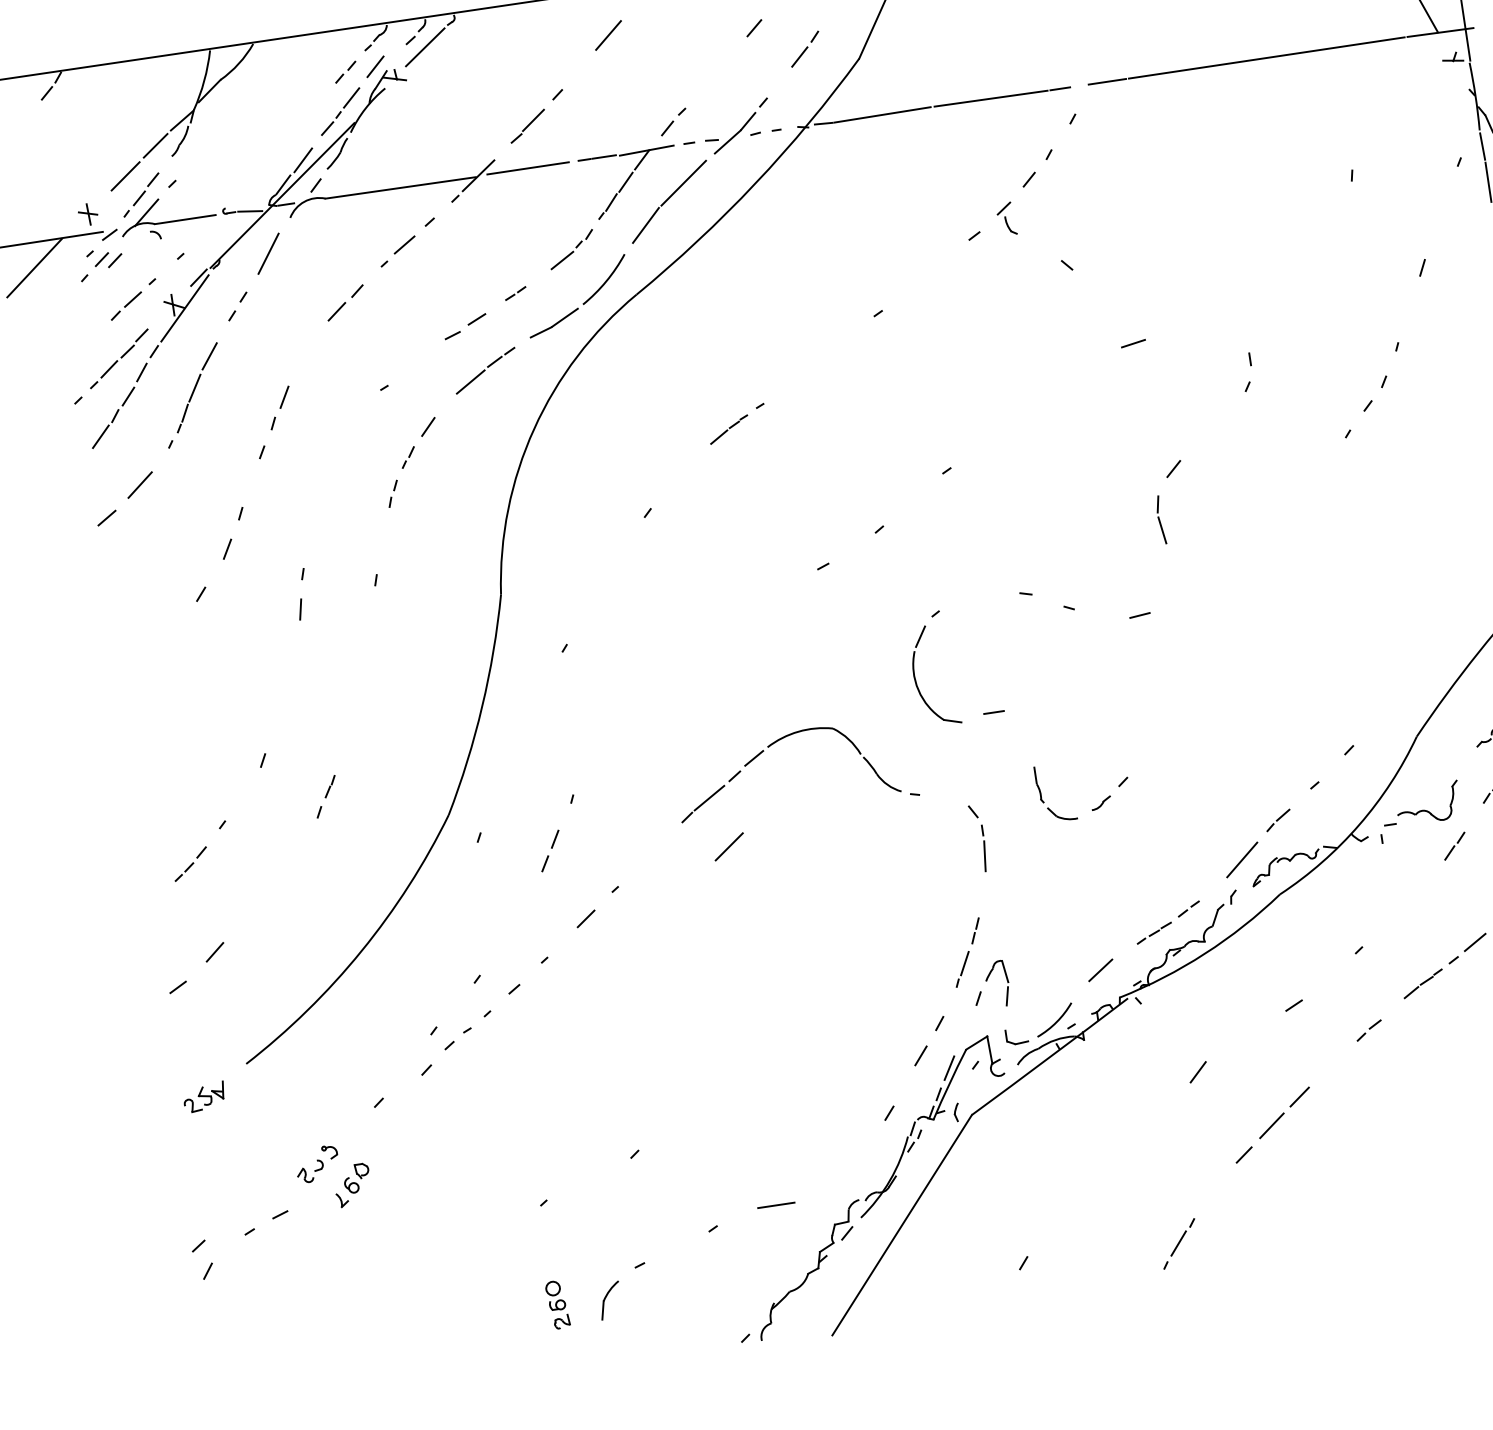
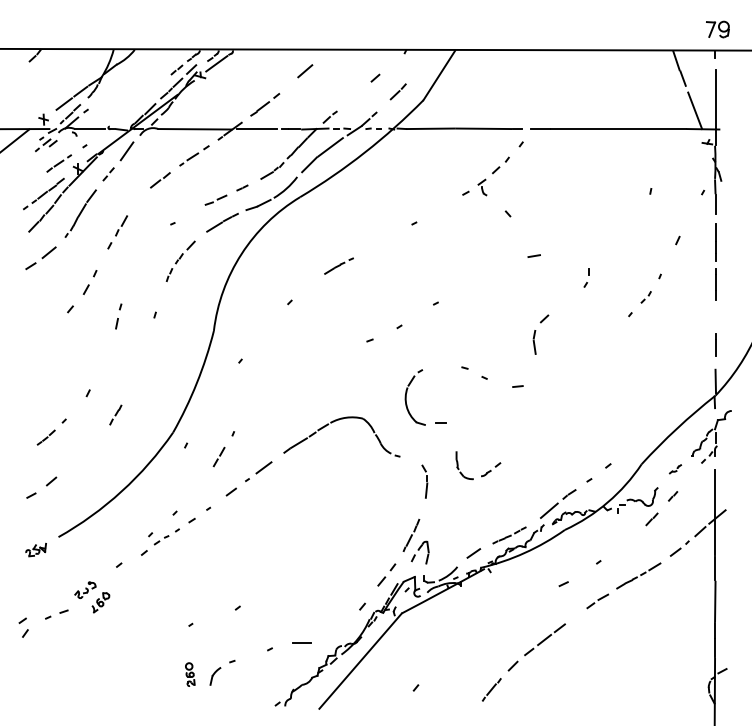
part: (1373, 394) -> (645, 297), size x0.71
line: (728, 846) -> (263, 467), moved
part: (1368, 1030) -> (597, 601), size x1.67
line: (1196, 1071) -> (512, 665), moved

